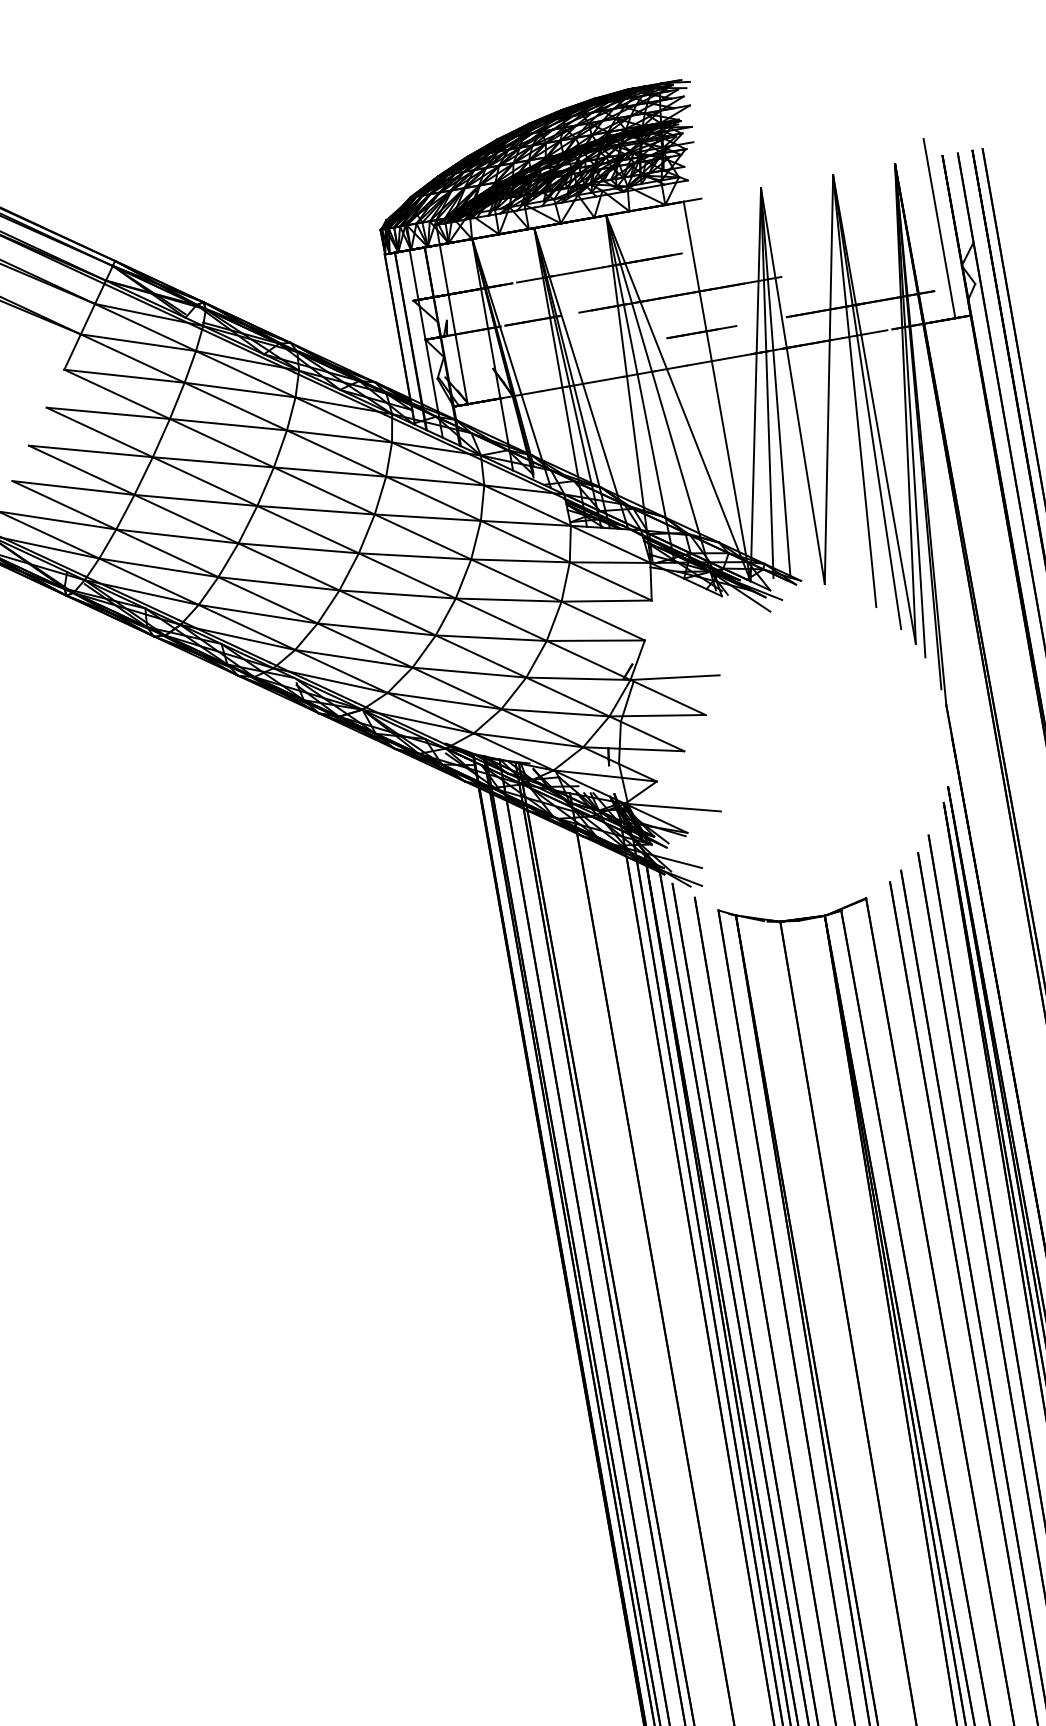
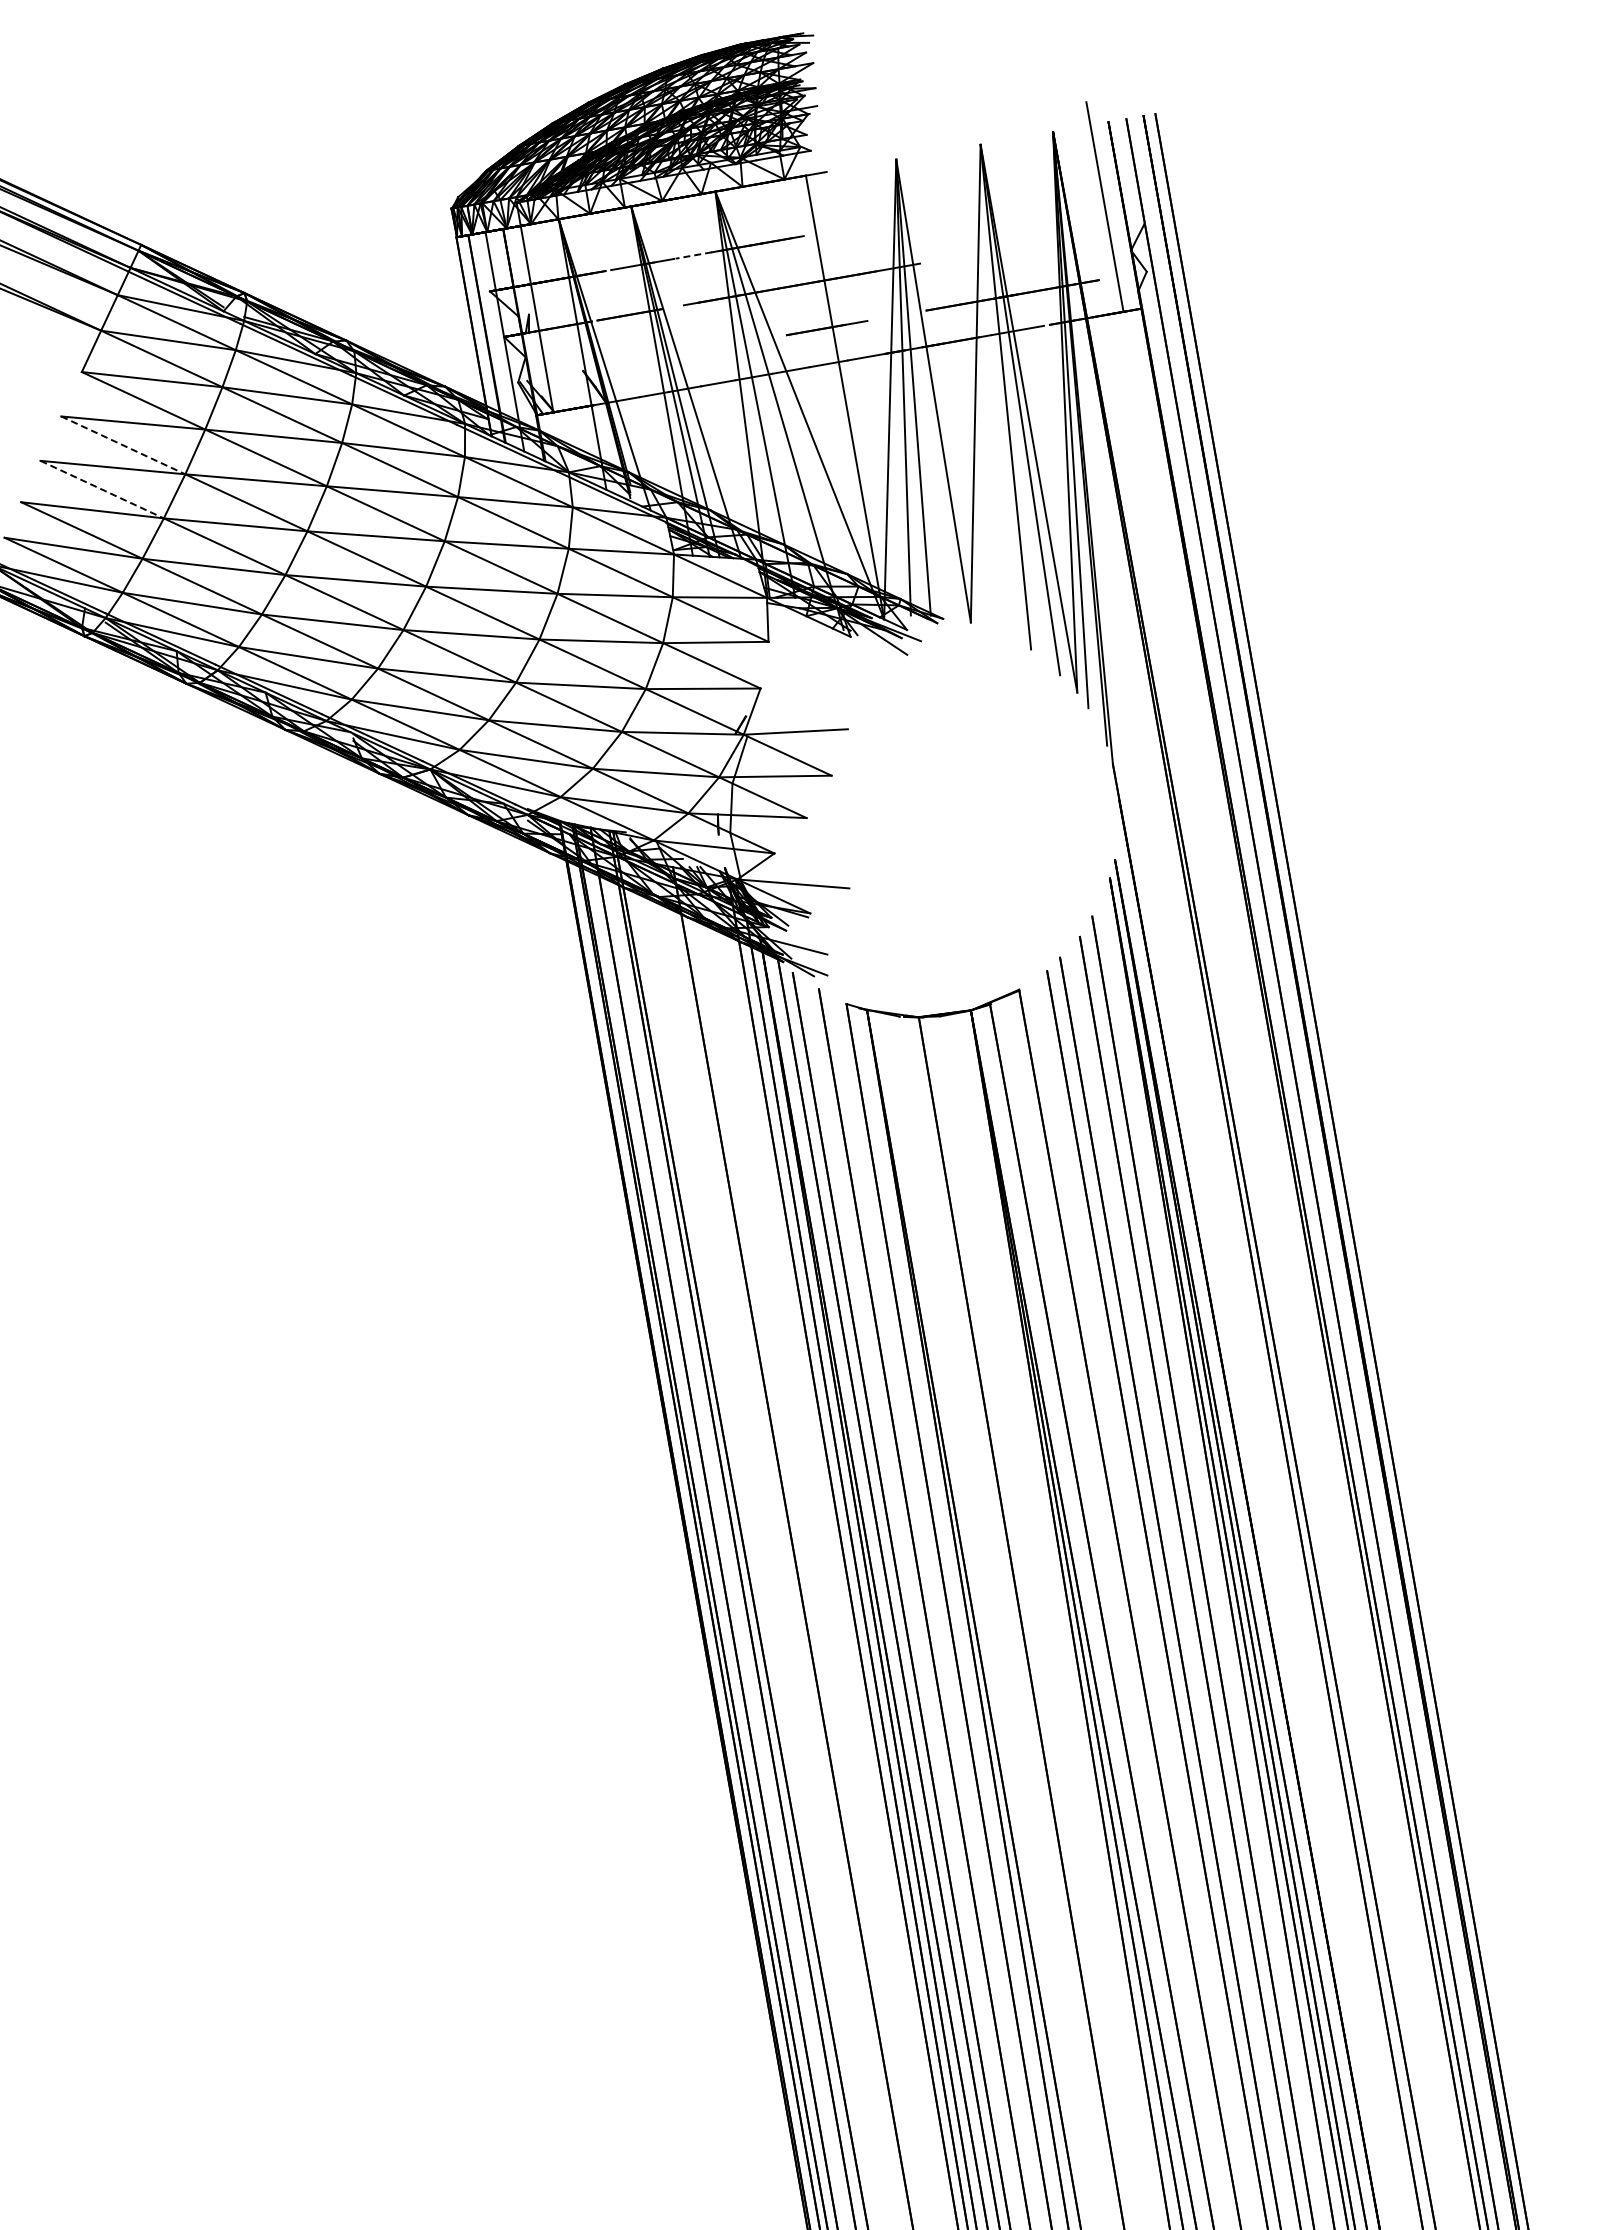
line: (587, 270) -> (693, 255), solid -> dashed
line: (99, 432) -> (123, 445), solid -> dashed
line: (81, 470) -> (102, 489), solid -> dashed

